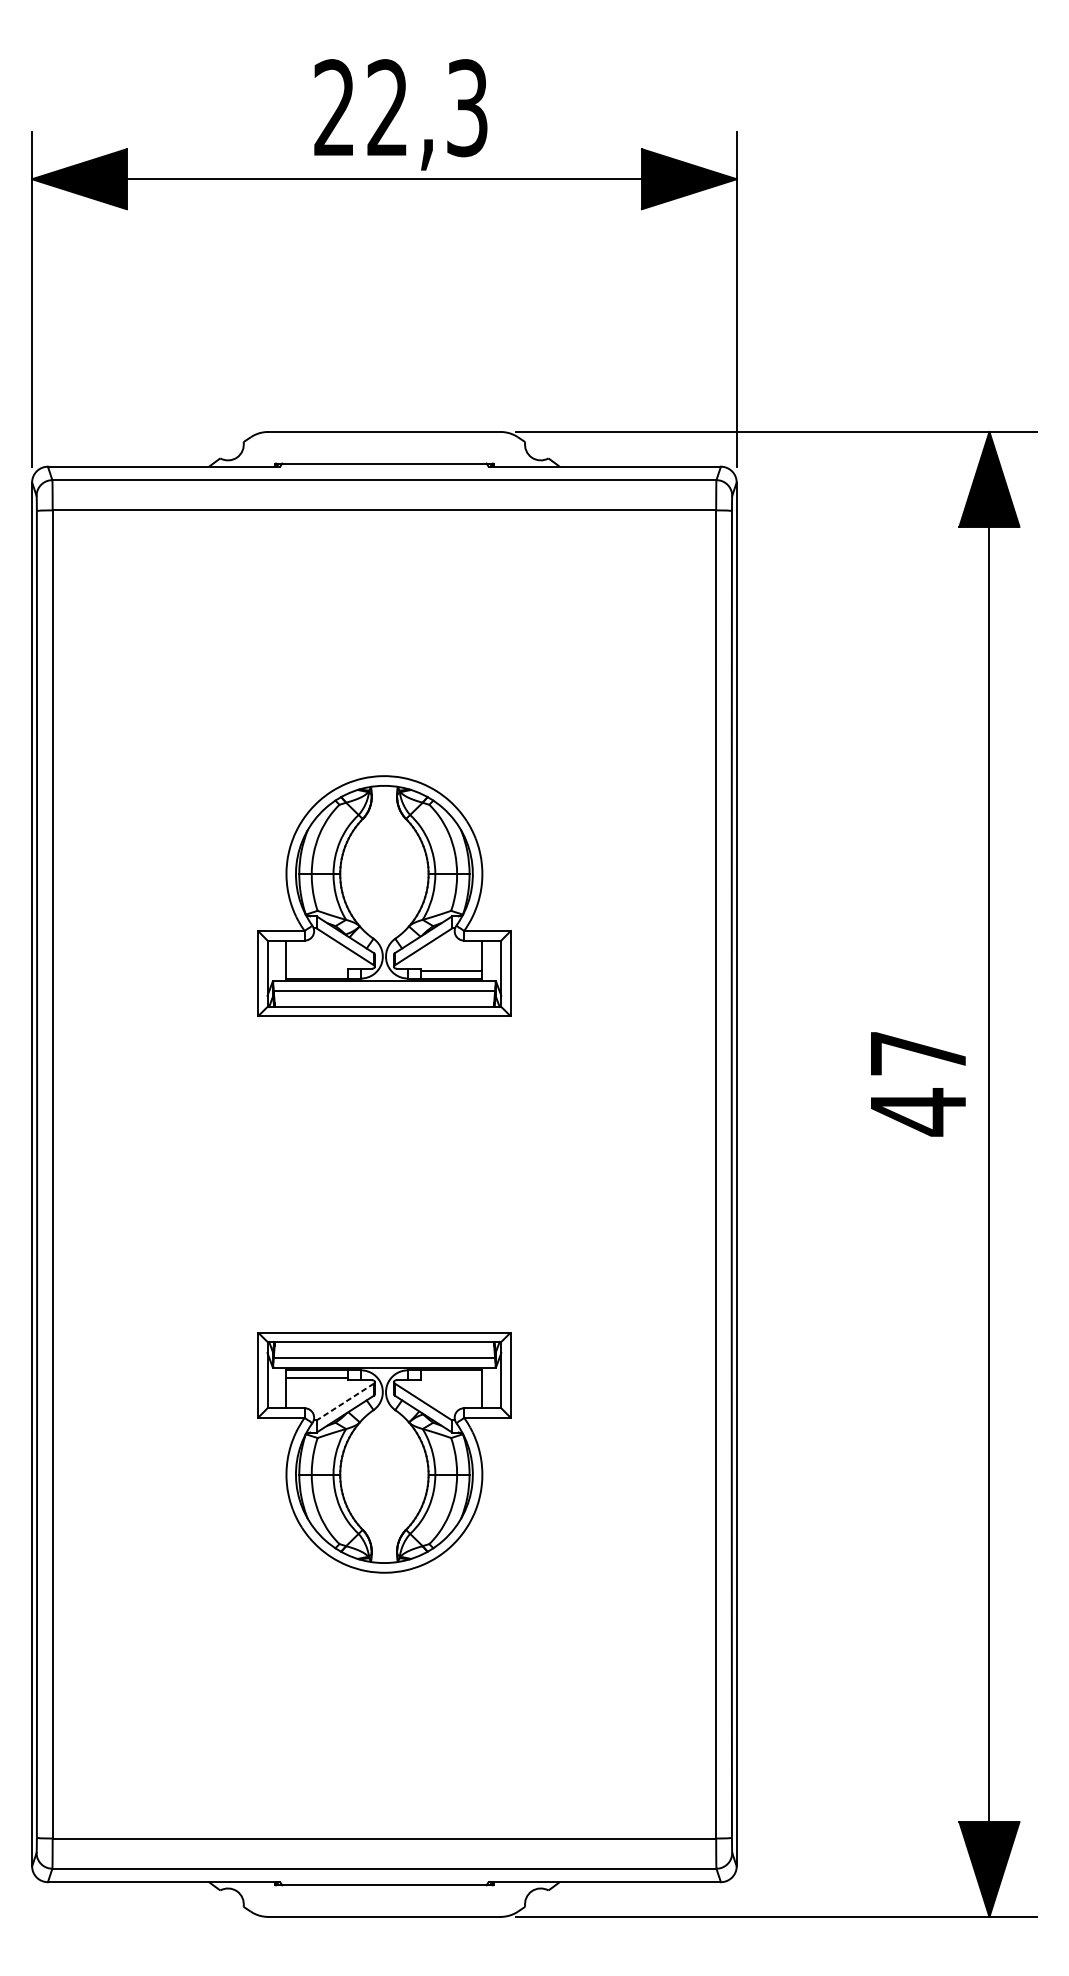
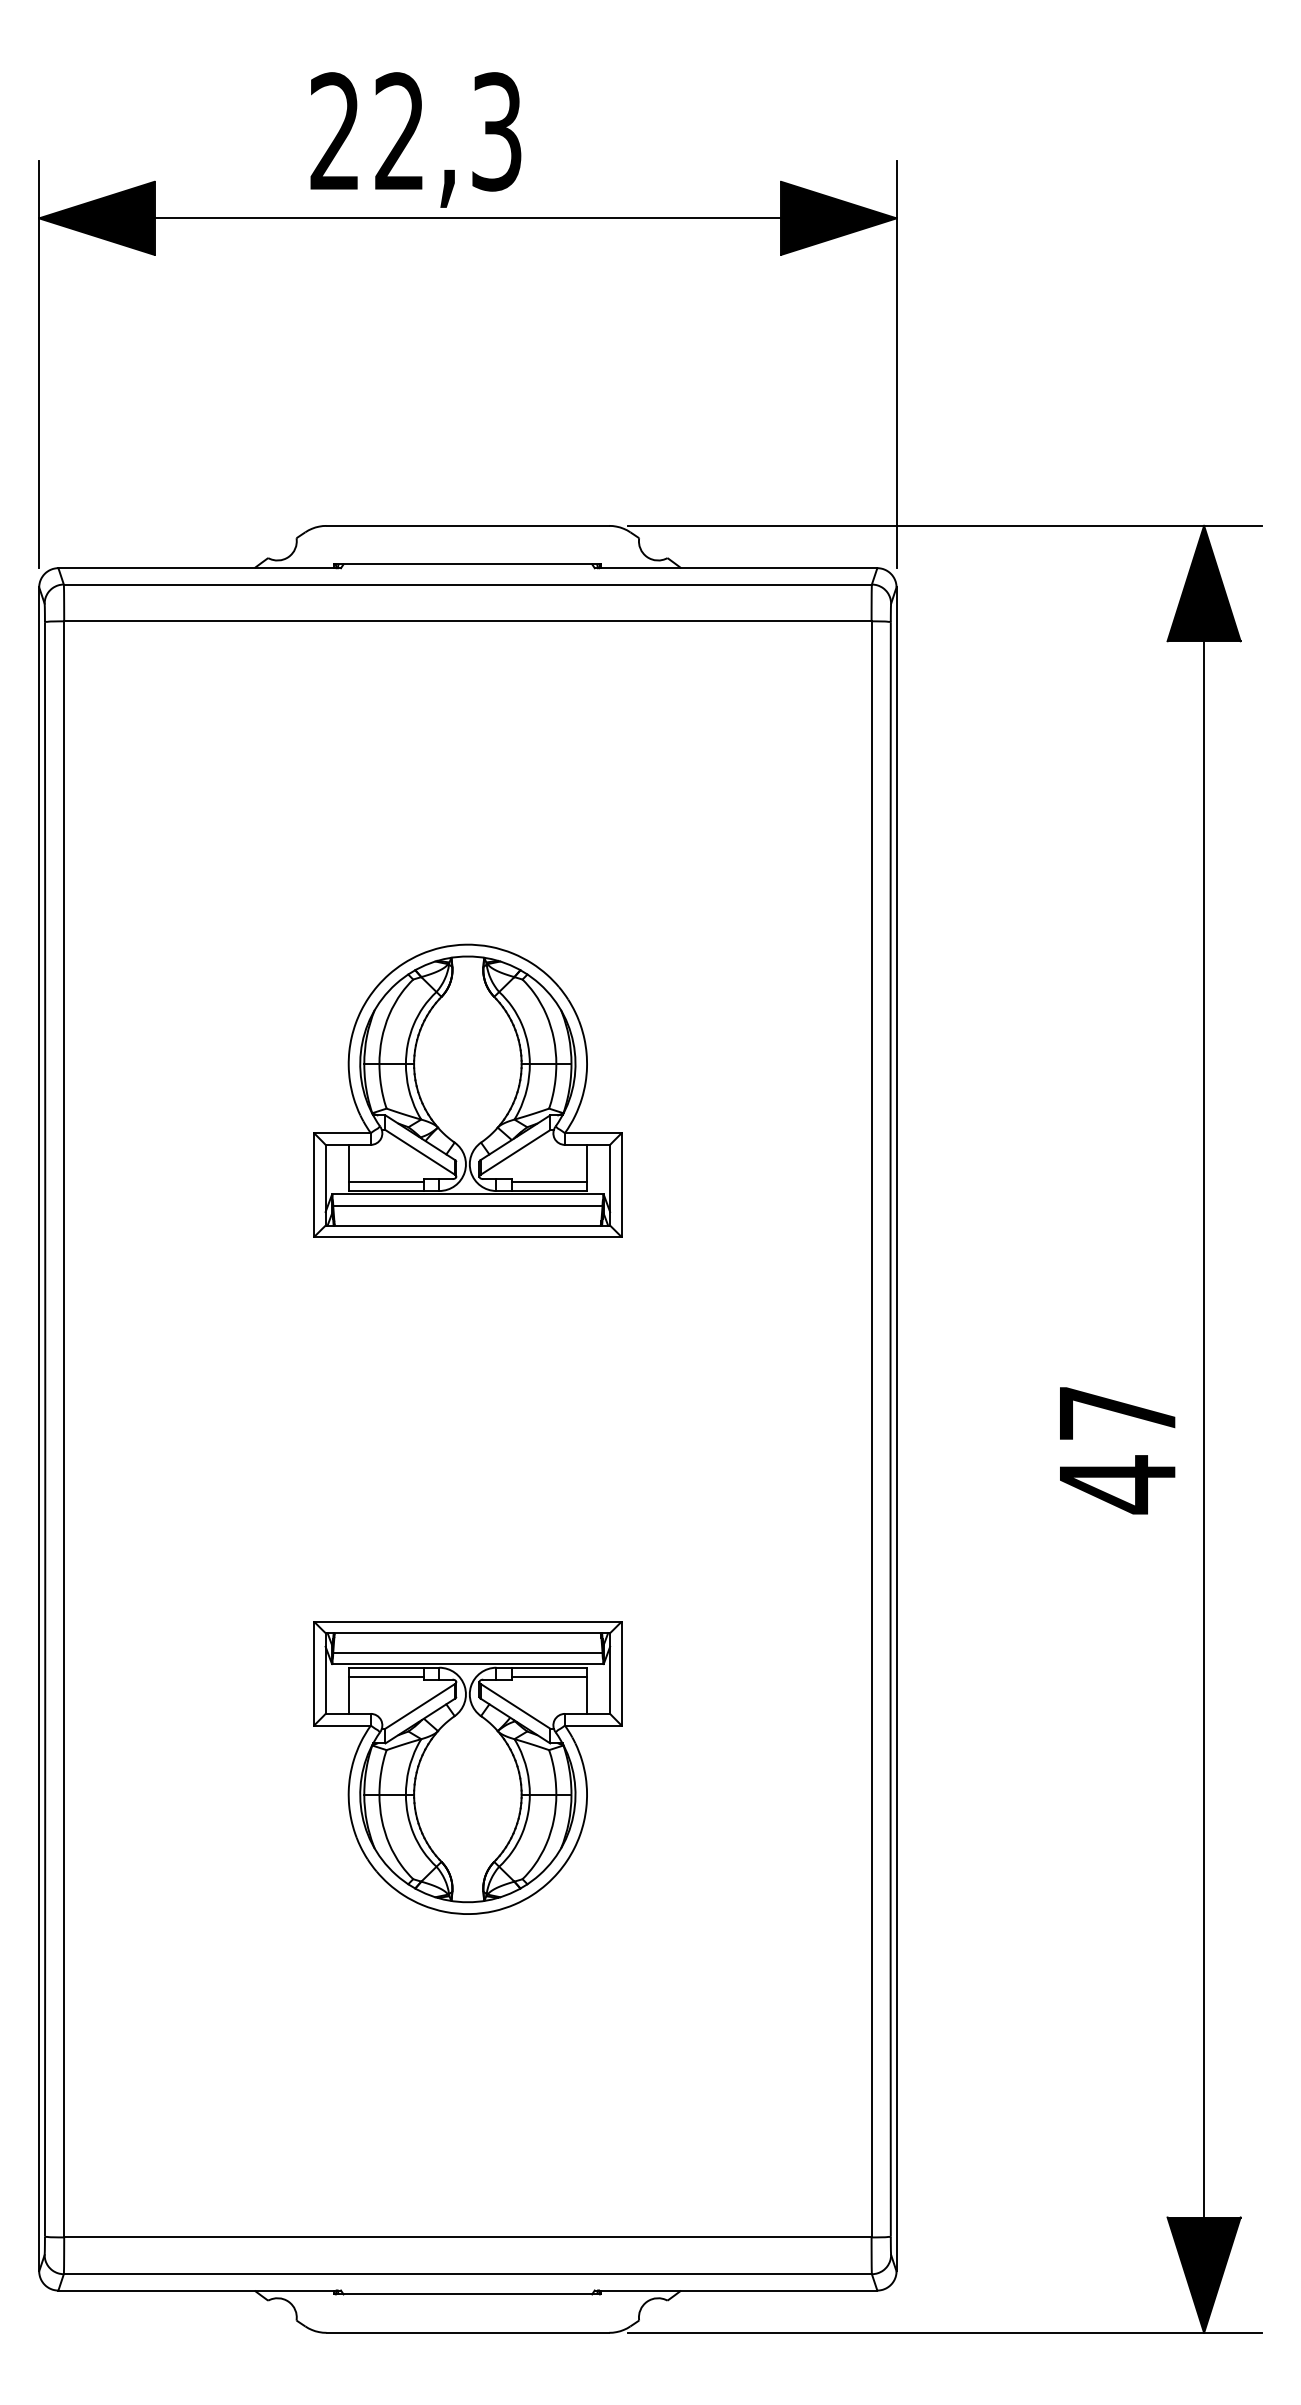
text: (400, 114) -> (415, 139), moved
line: (316, 971) -> (385, 1182), added
text: (918, 1084) -> (1117, 1450), moved
line: (451, 1377) -> (549, 1676), added
line: (344, 1402) -> (419, 1706), dashed -> solid

